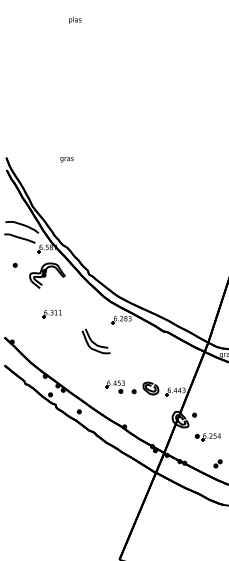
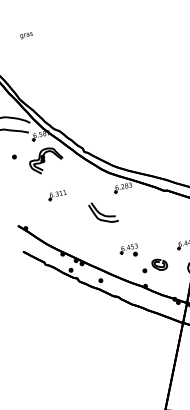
text: (66, 159) -> (26, 35), moved
part: (145, 388) -> (154, 265), moved

